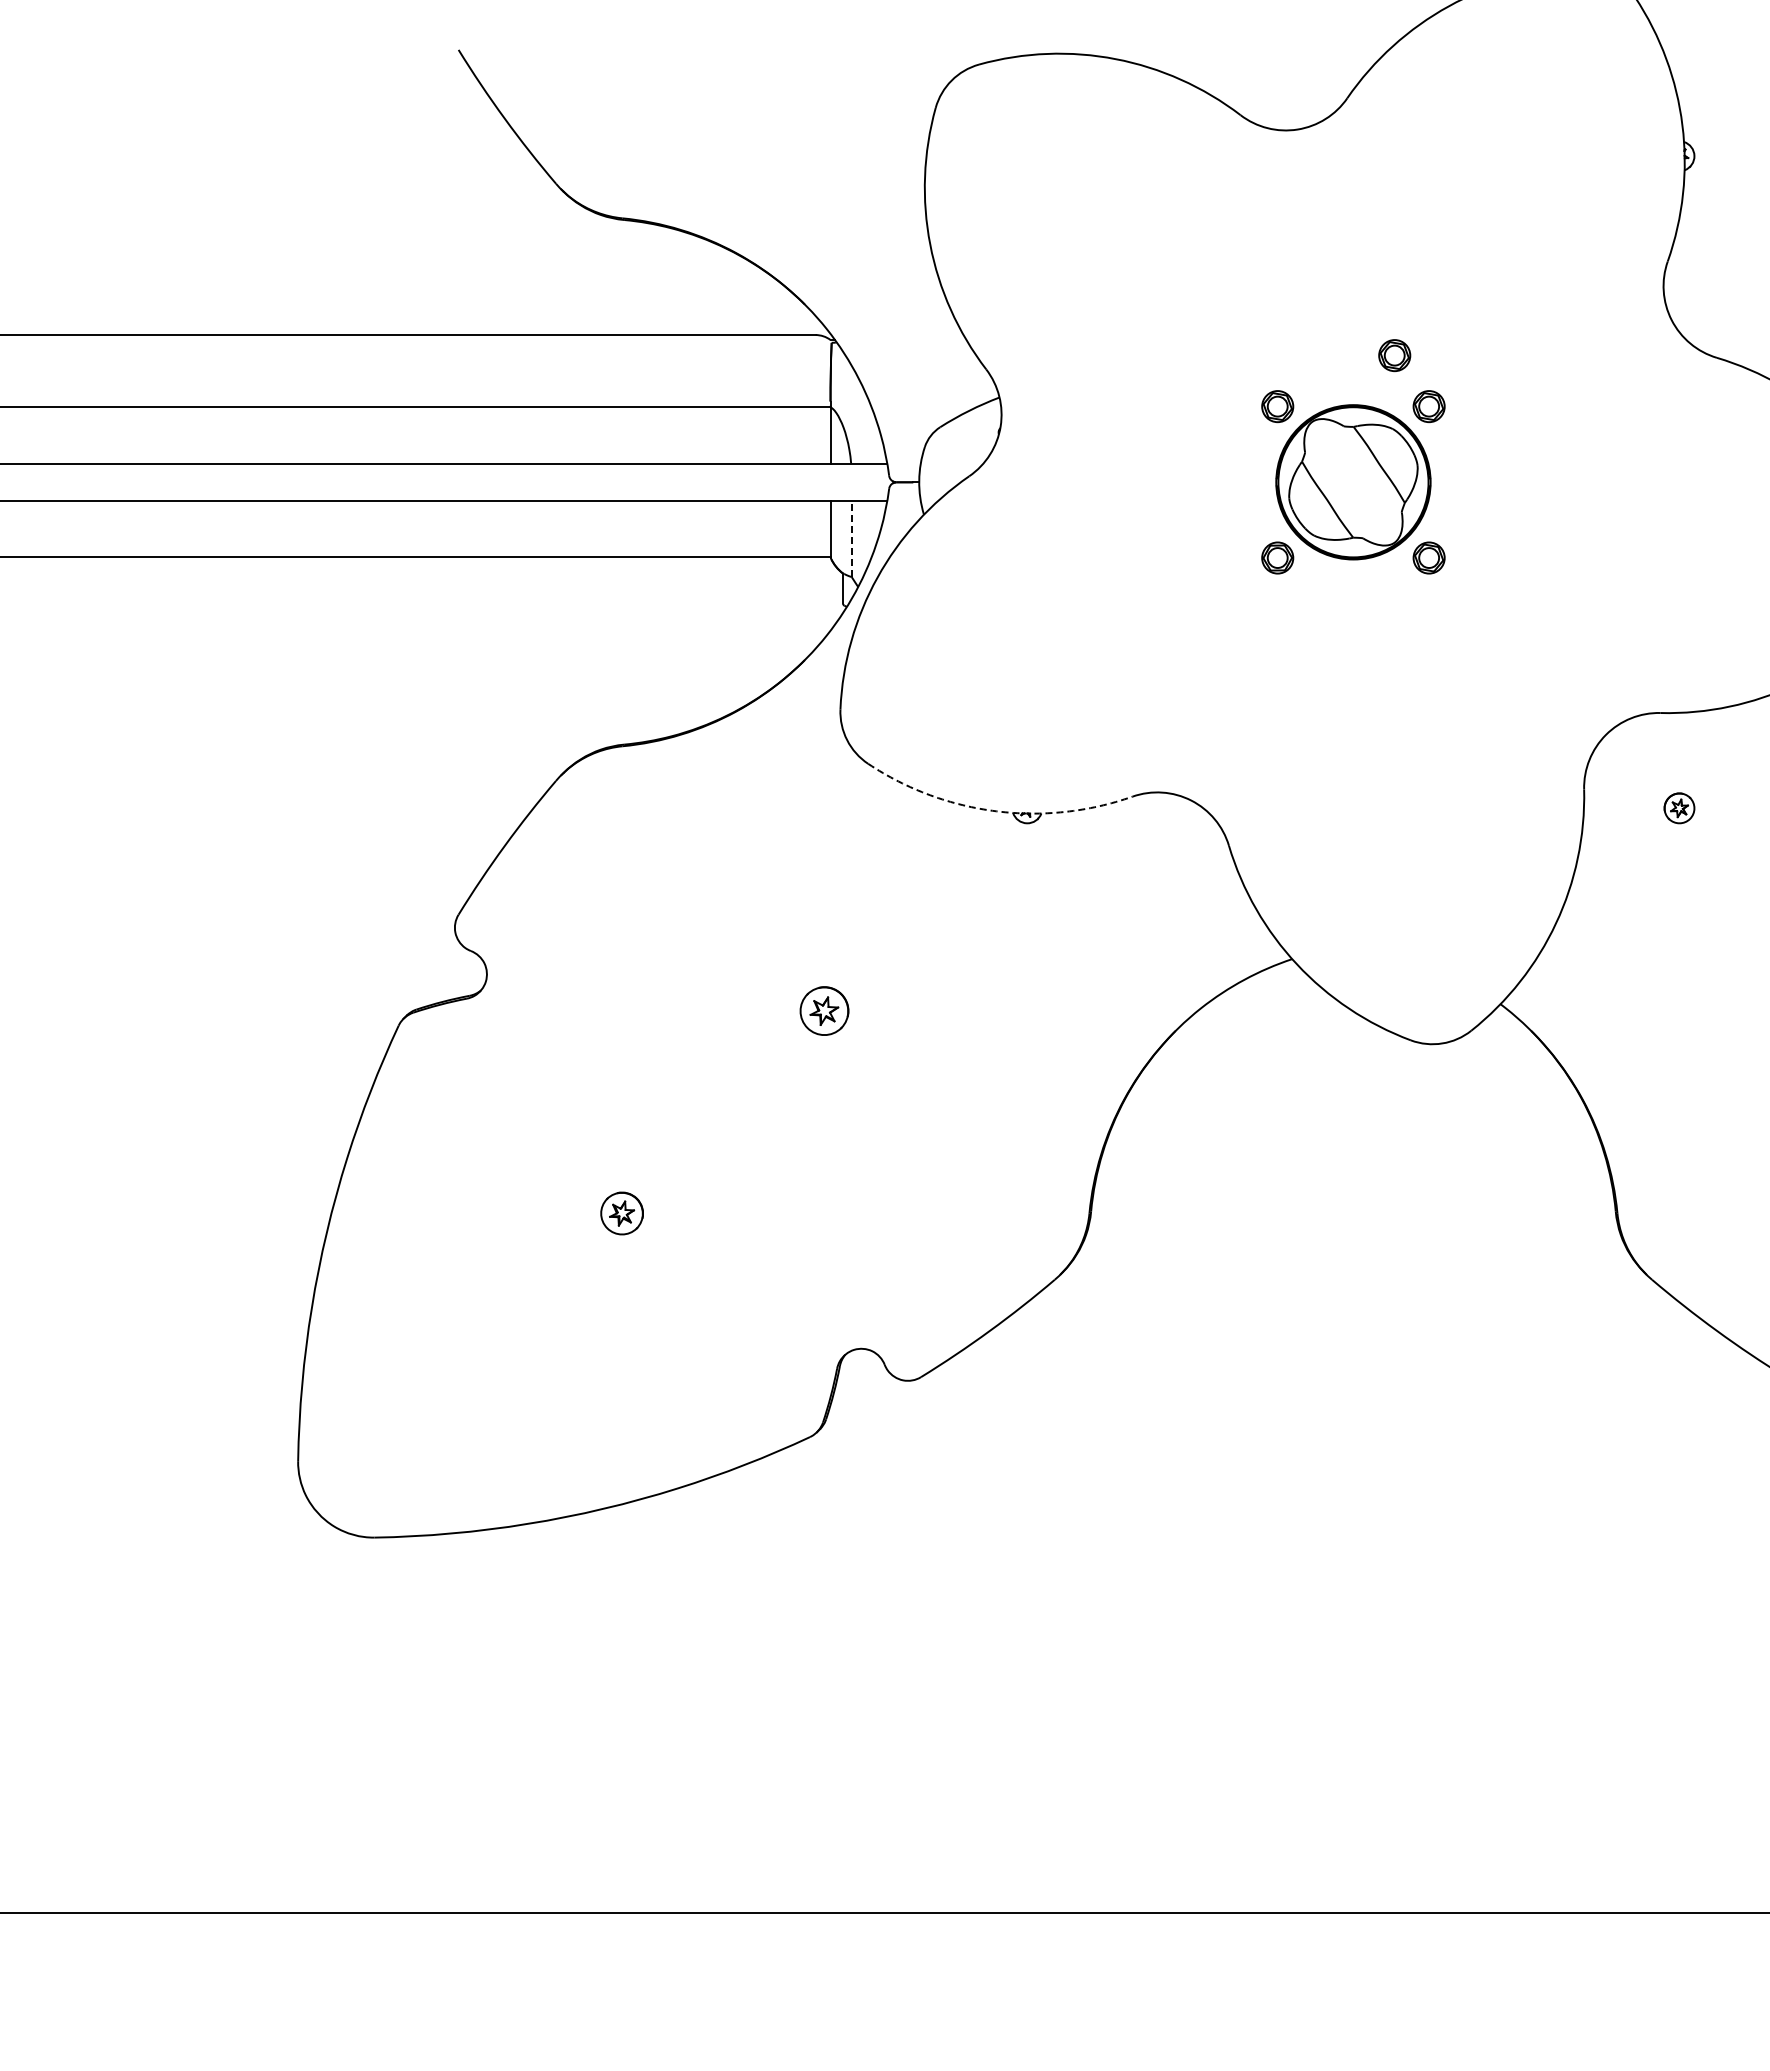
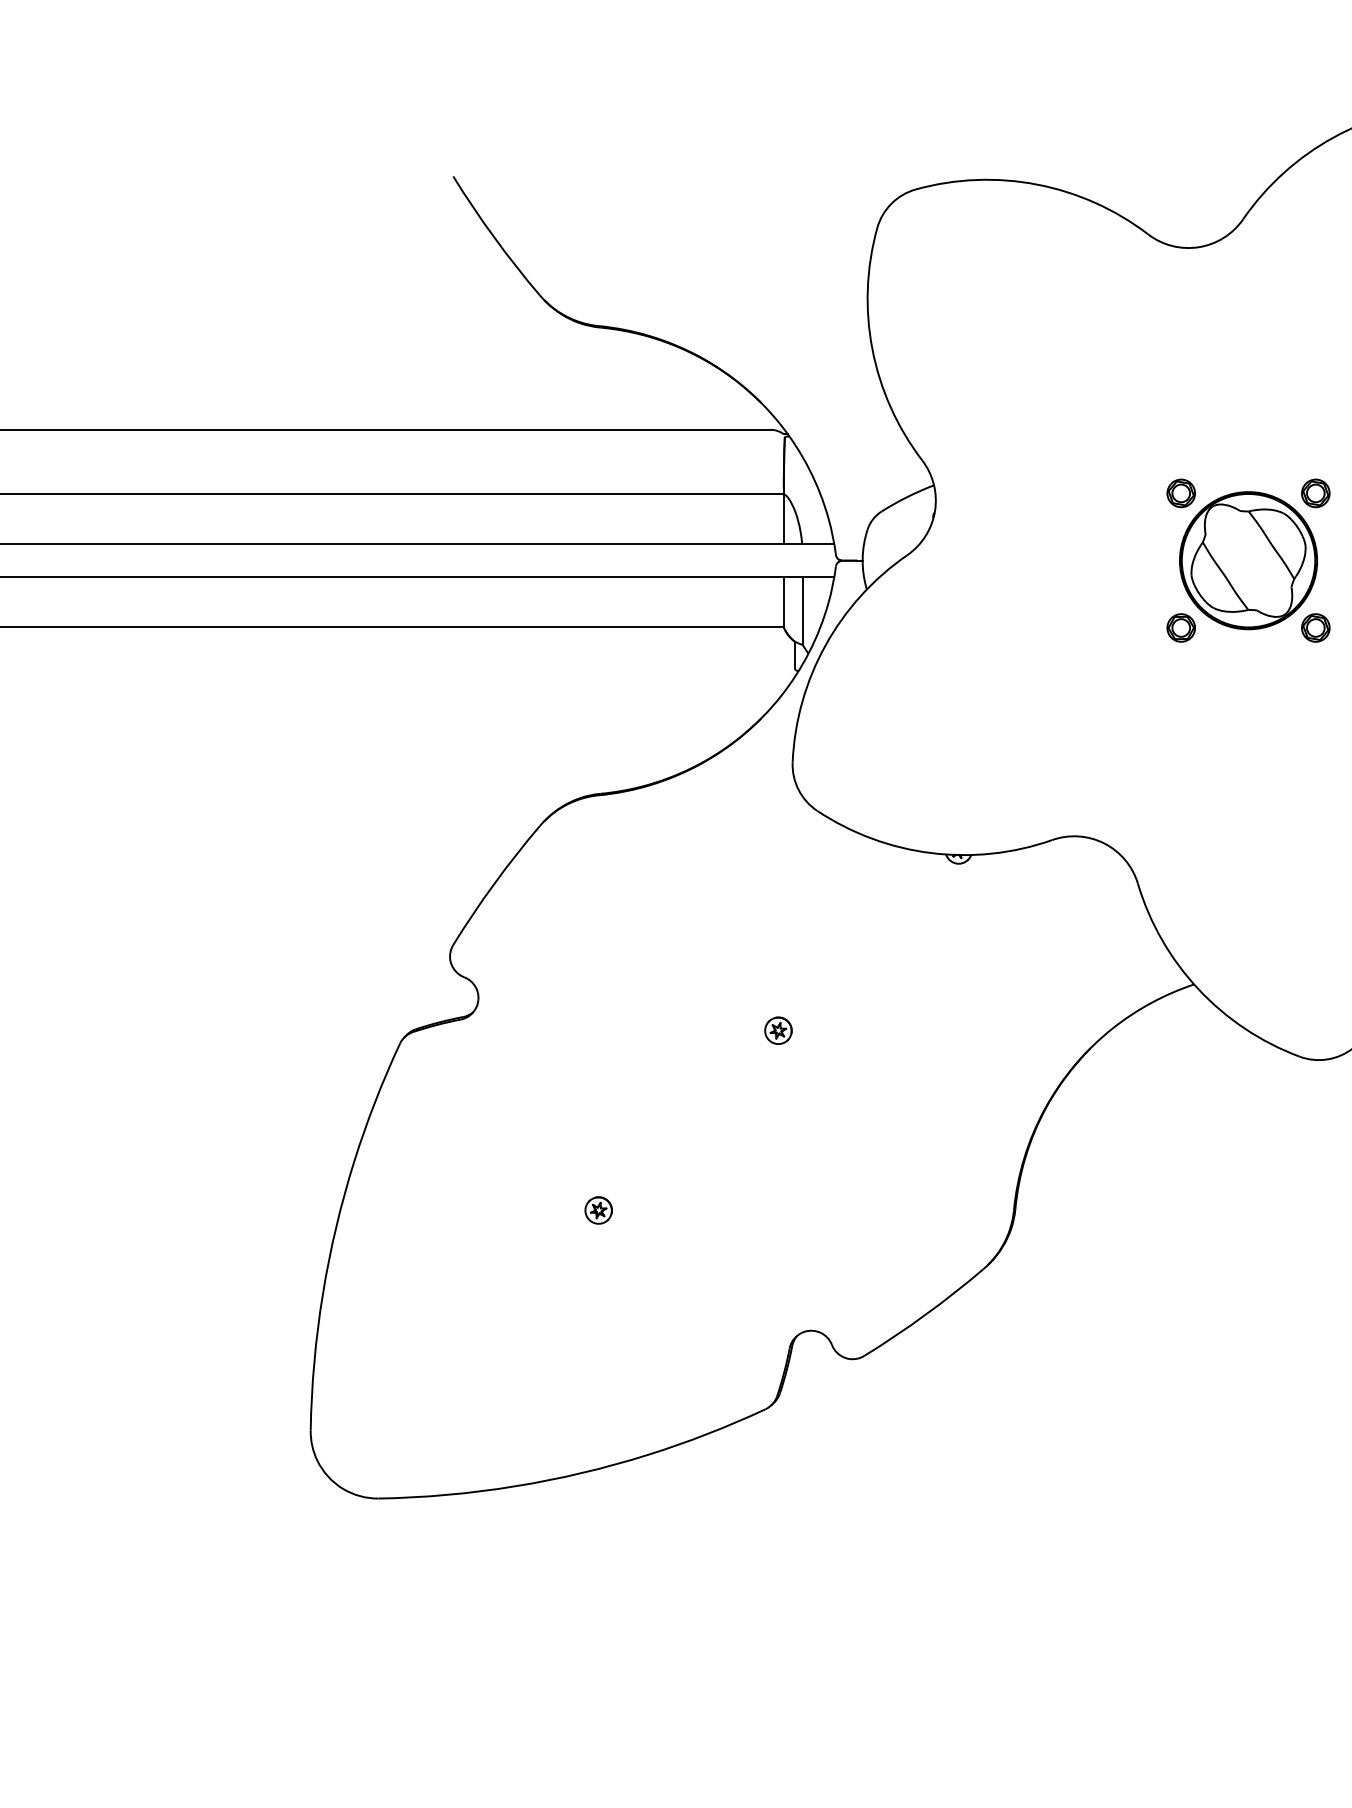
part: (1394, 355) -> (1285, 448), removed
line: (851, 538) -> (802, 610), dashed -> solid
arc: (996, 811) -> (931, 853), dashed -> solid
part: (824, 1011) -> (778, 1030), size x0.62
part: (622, 1213) -> (598, 1210), size x0.71

